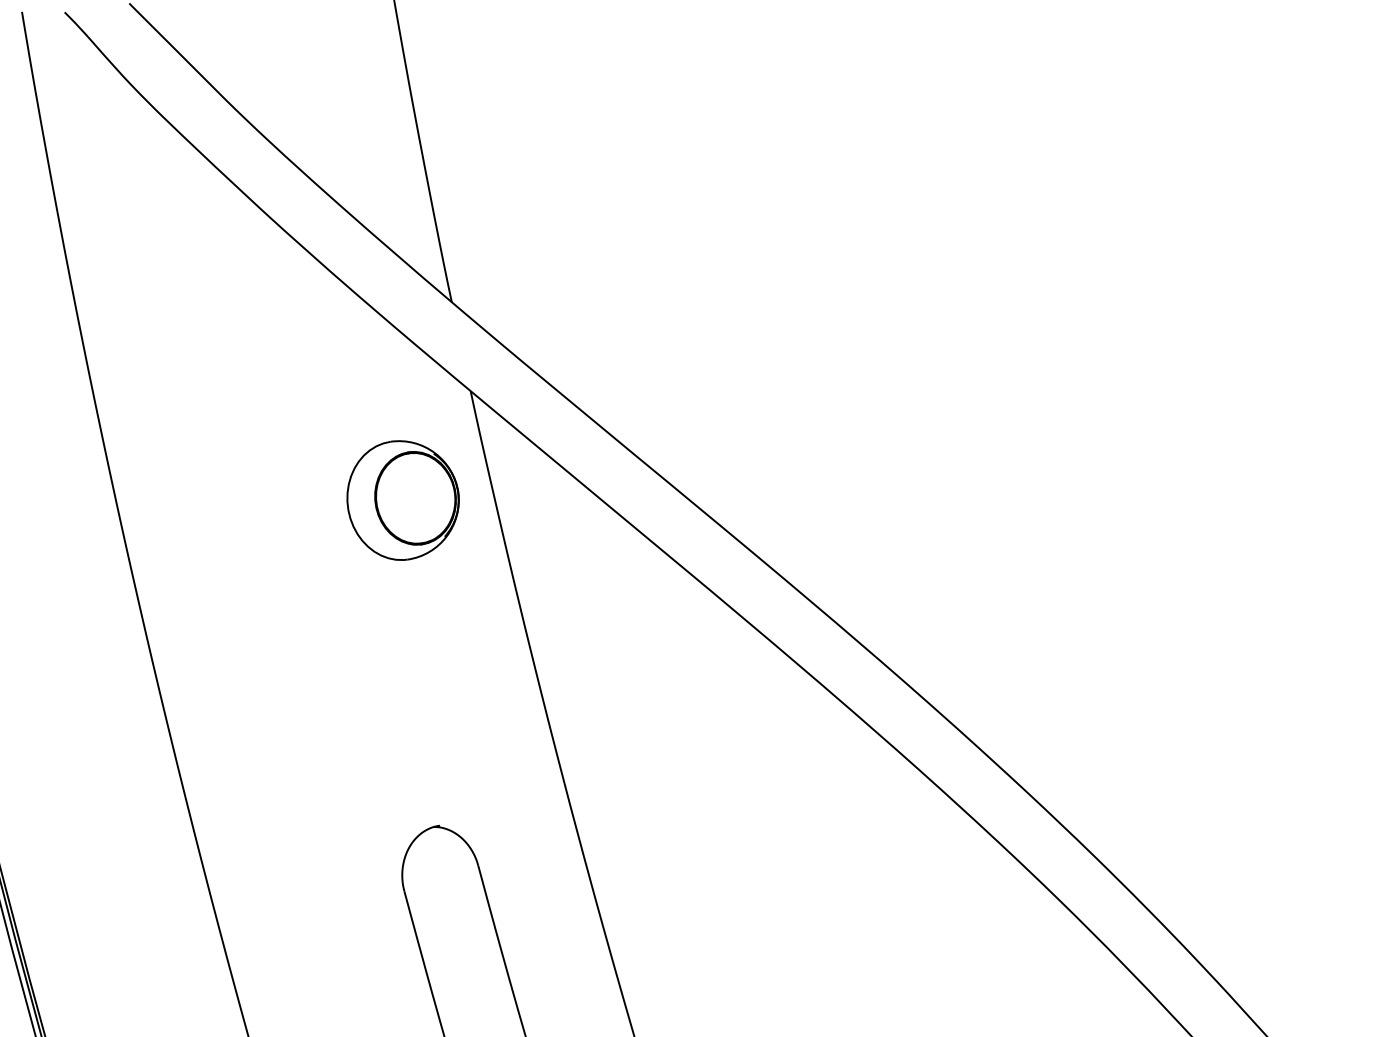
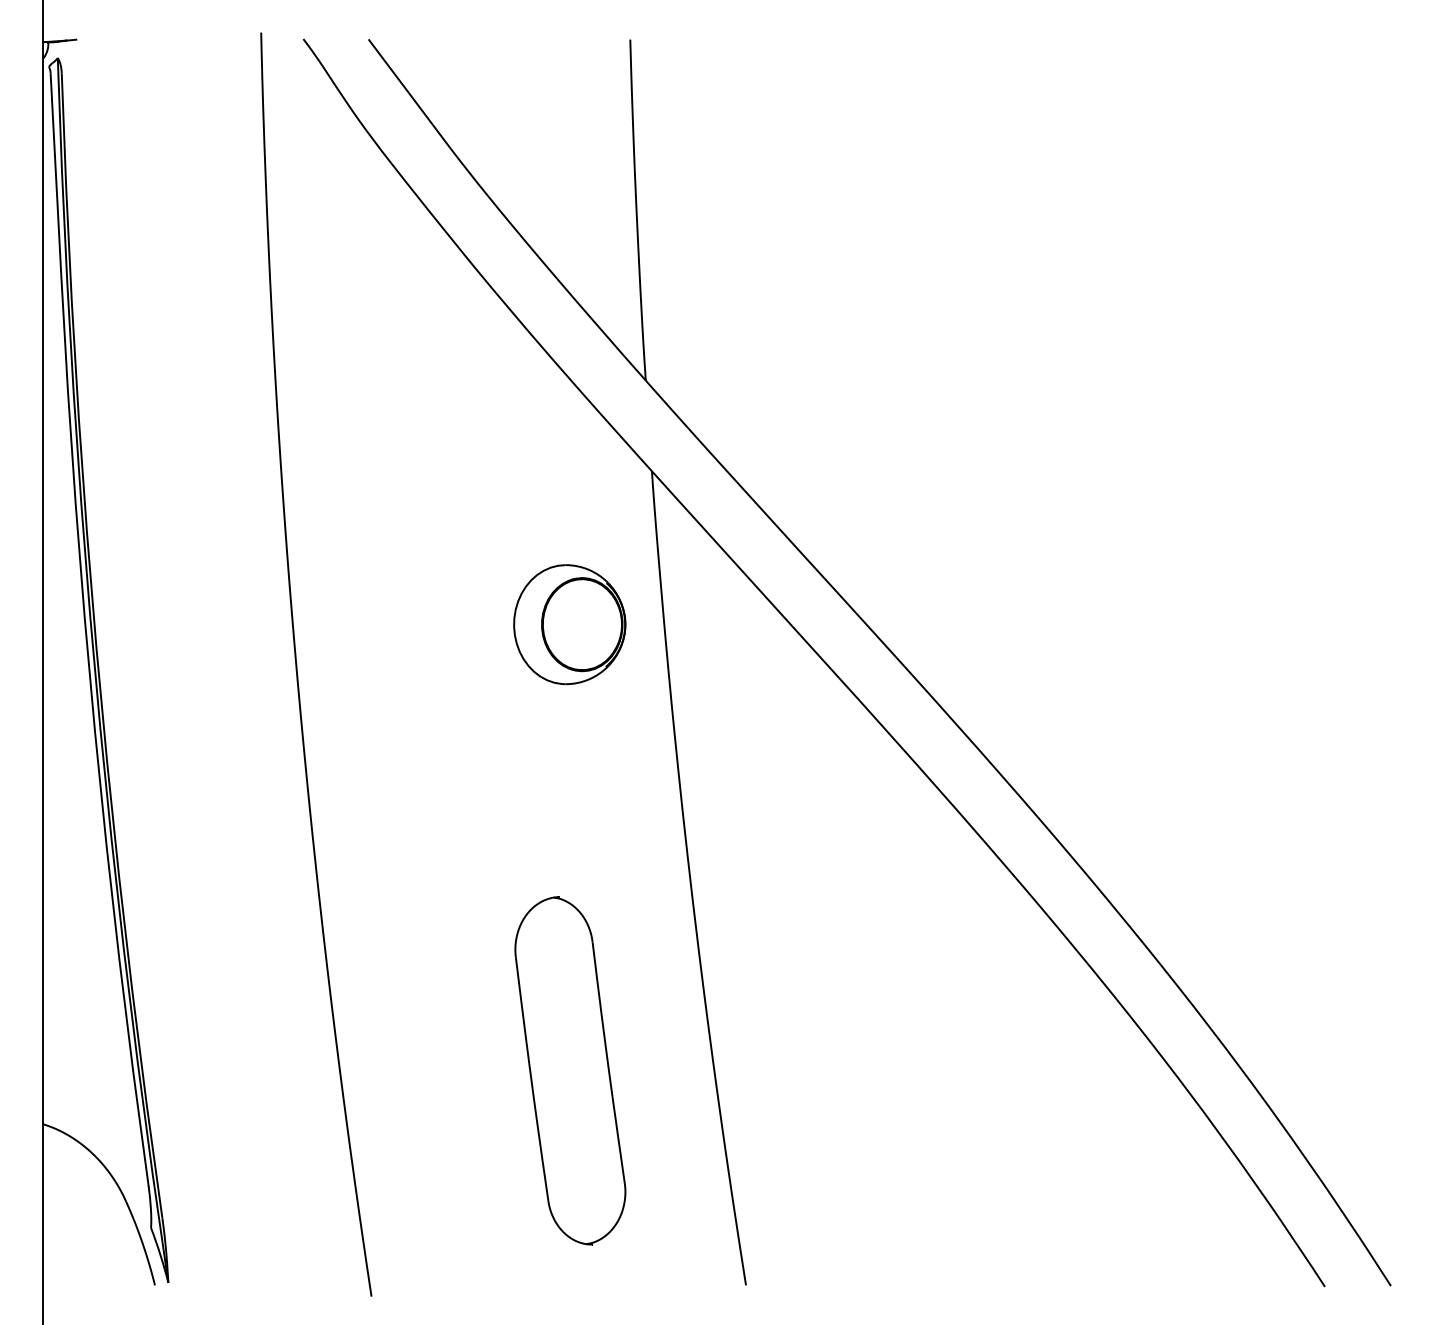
part: (402, 499) -> (569, 624), moved

